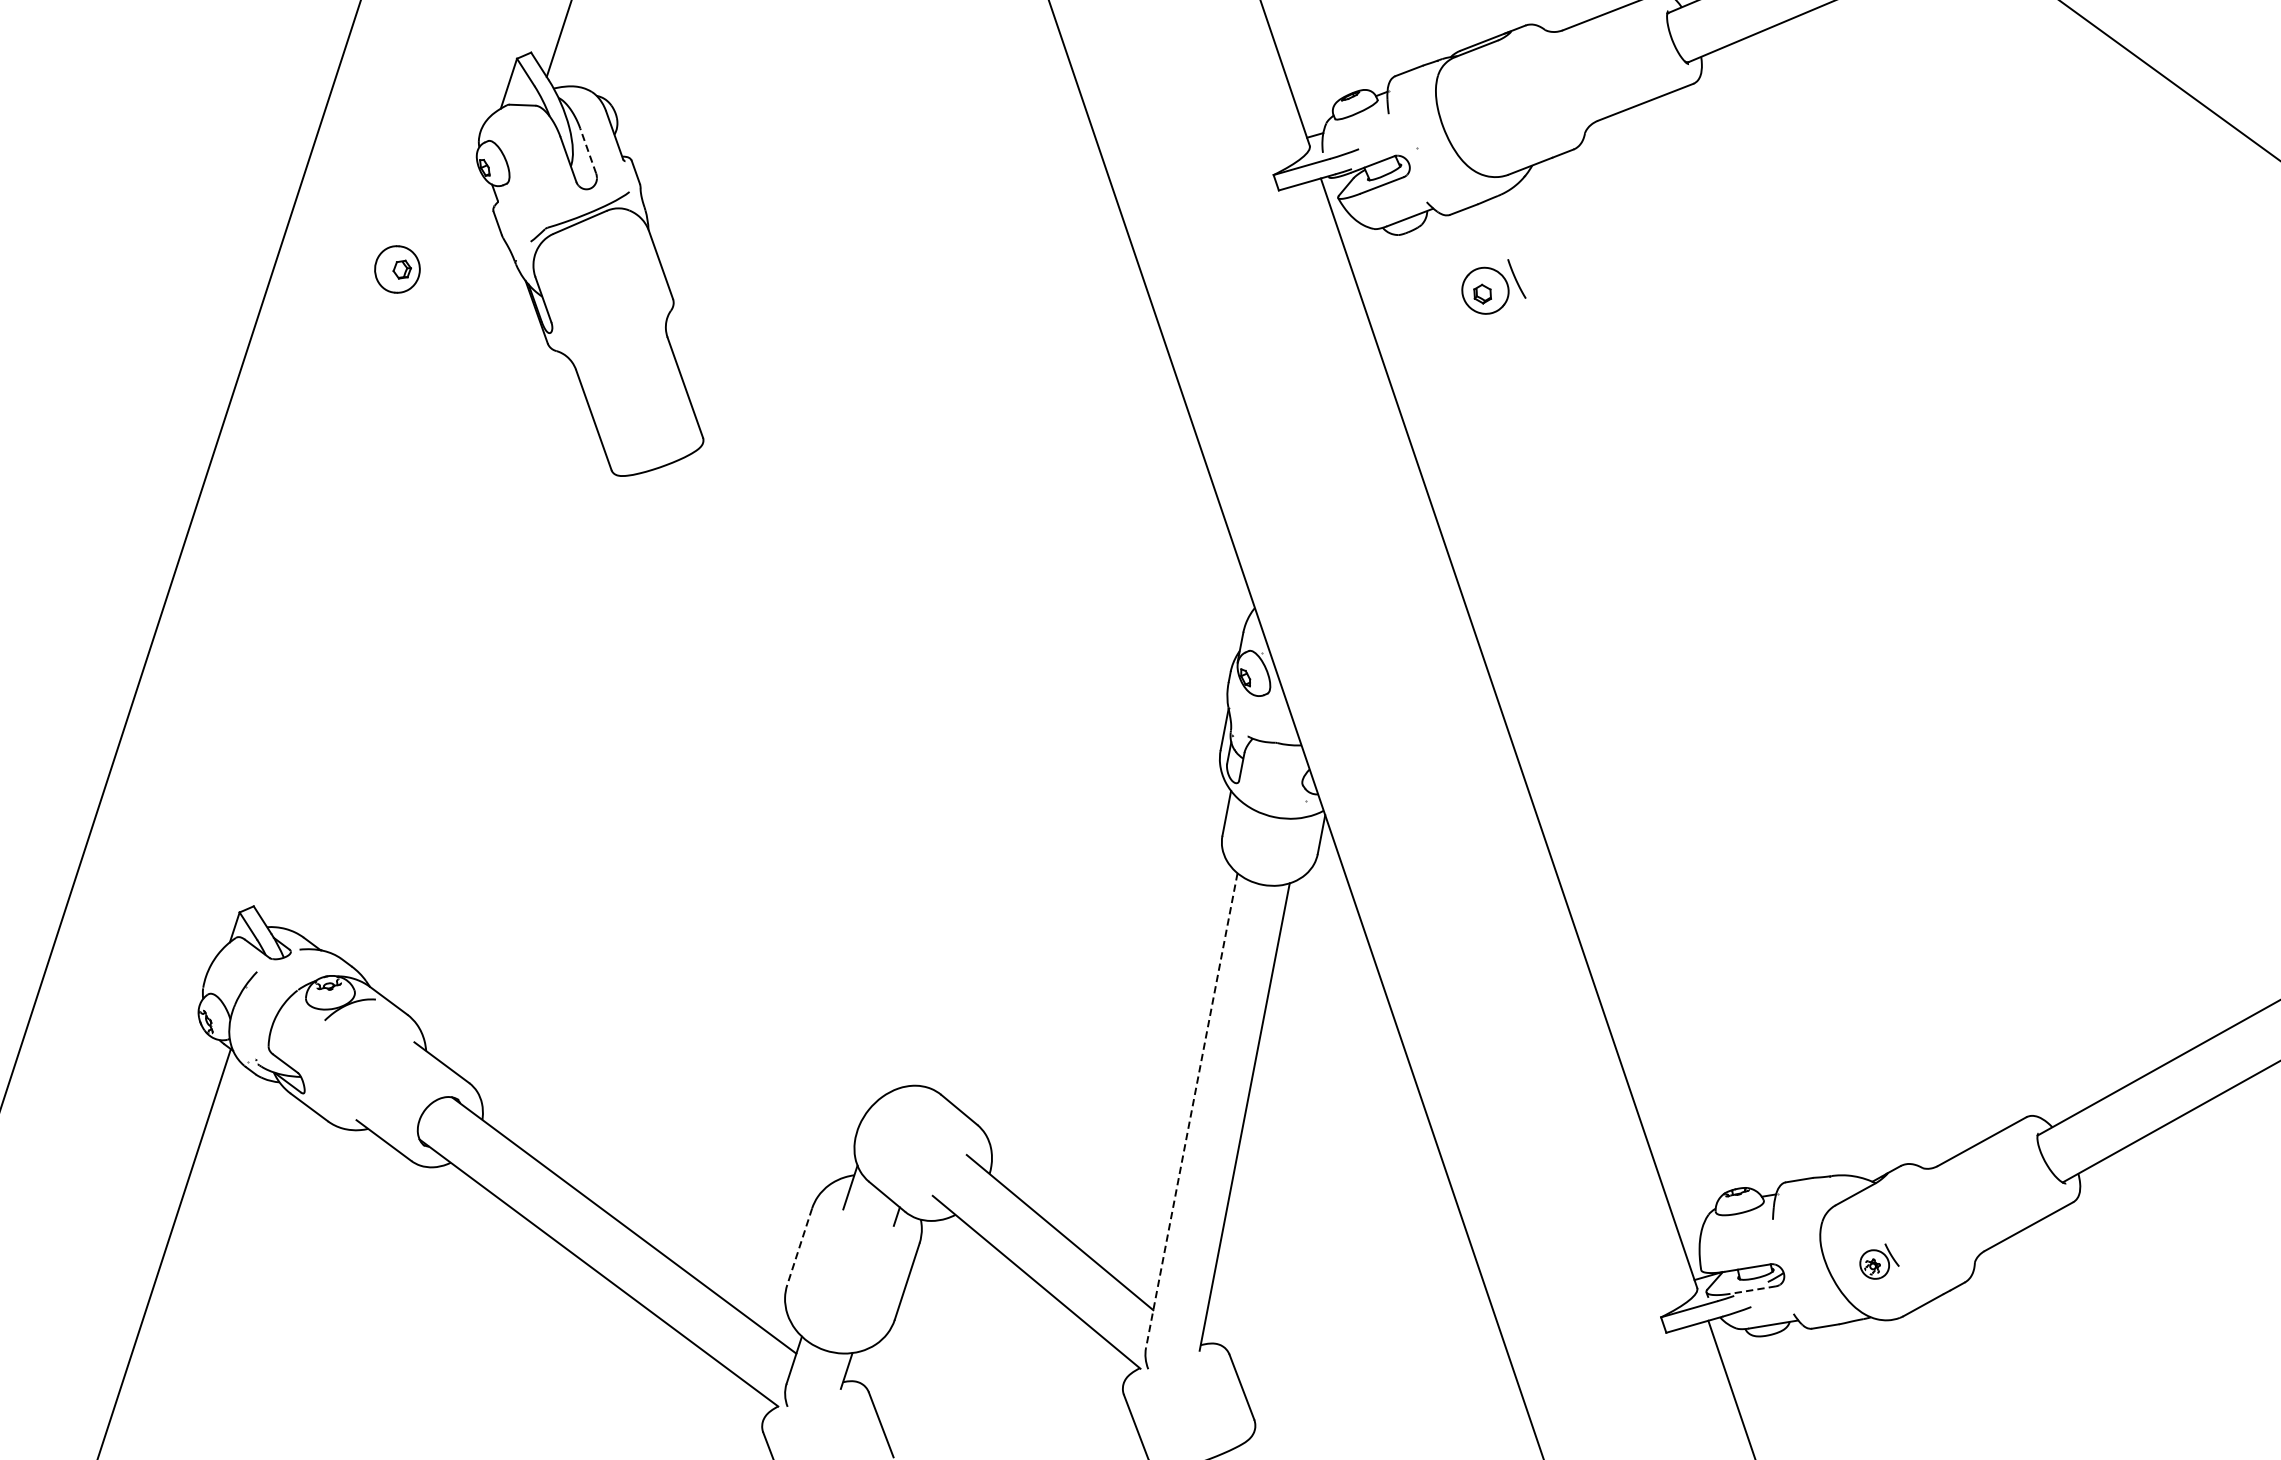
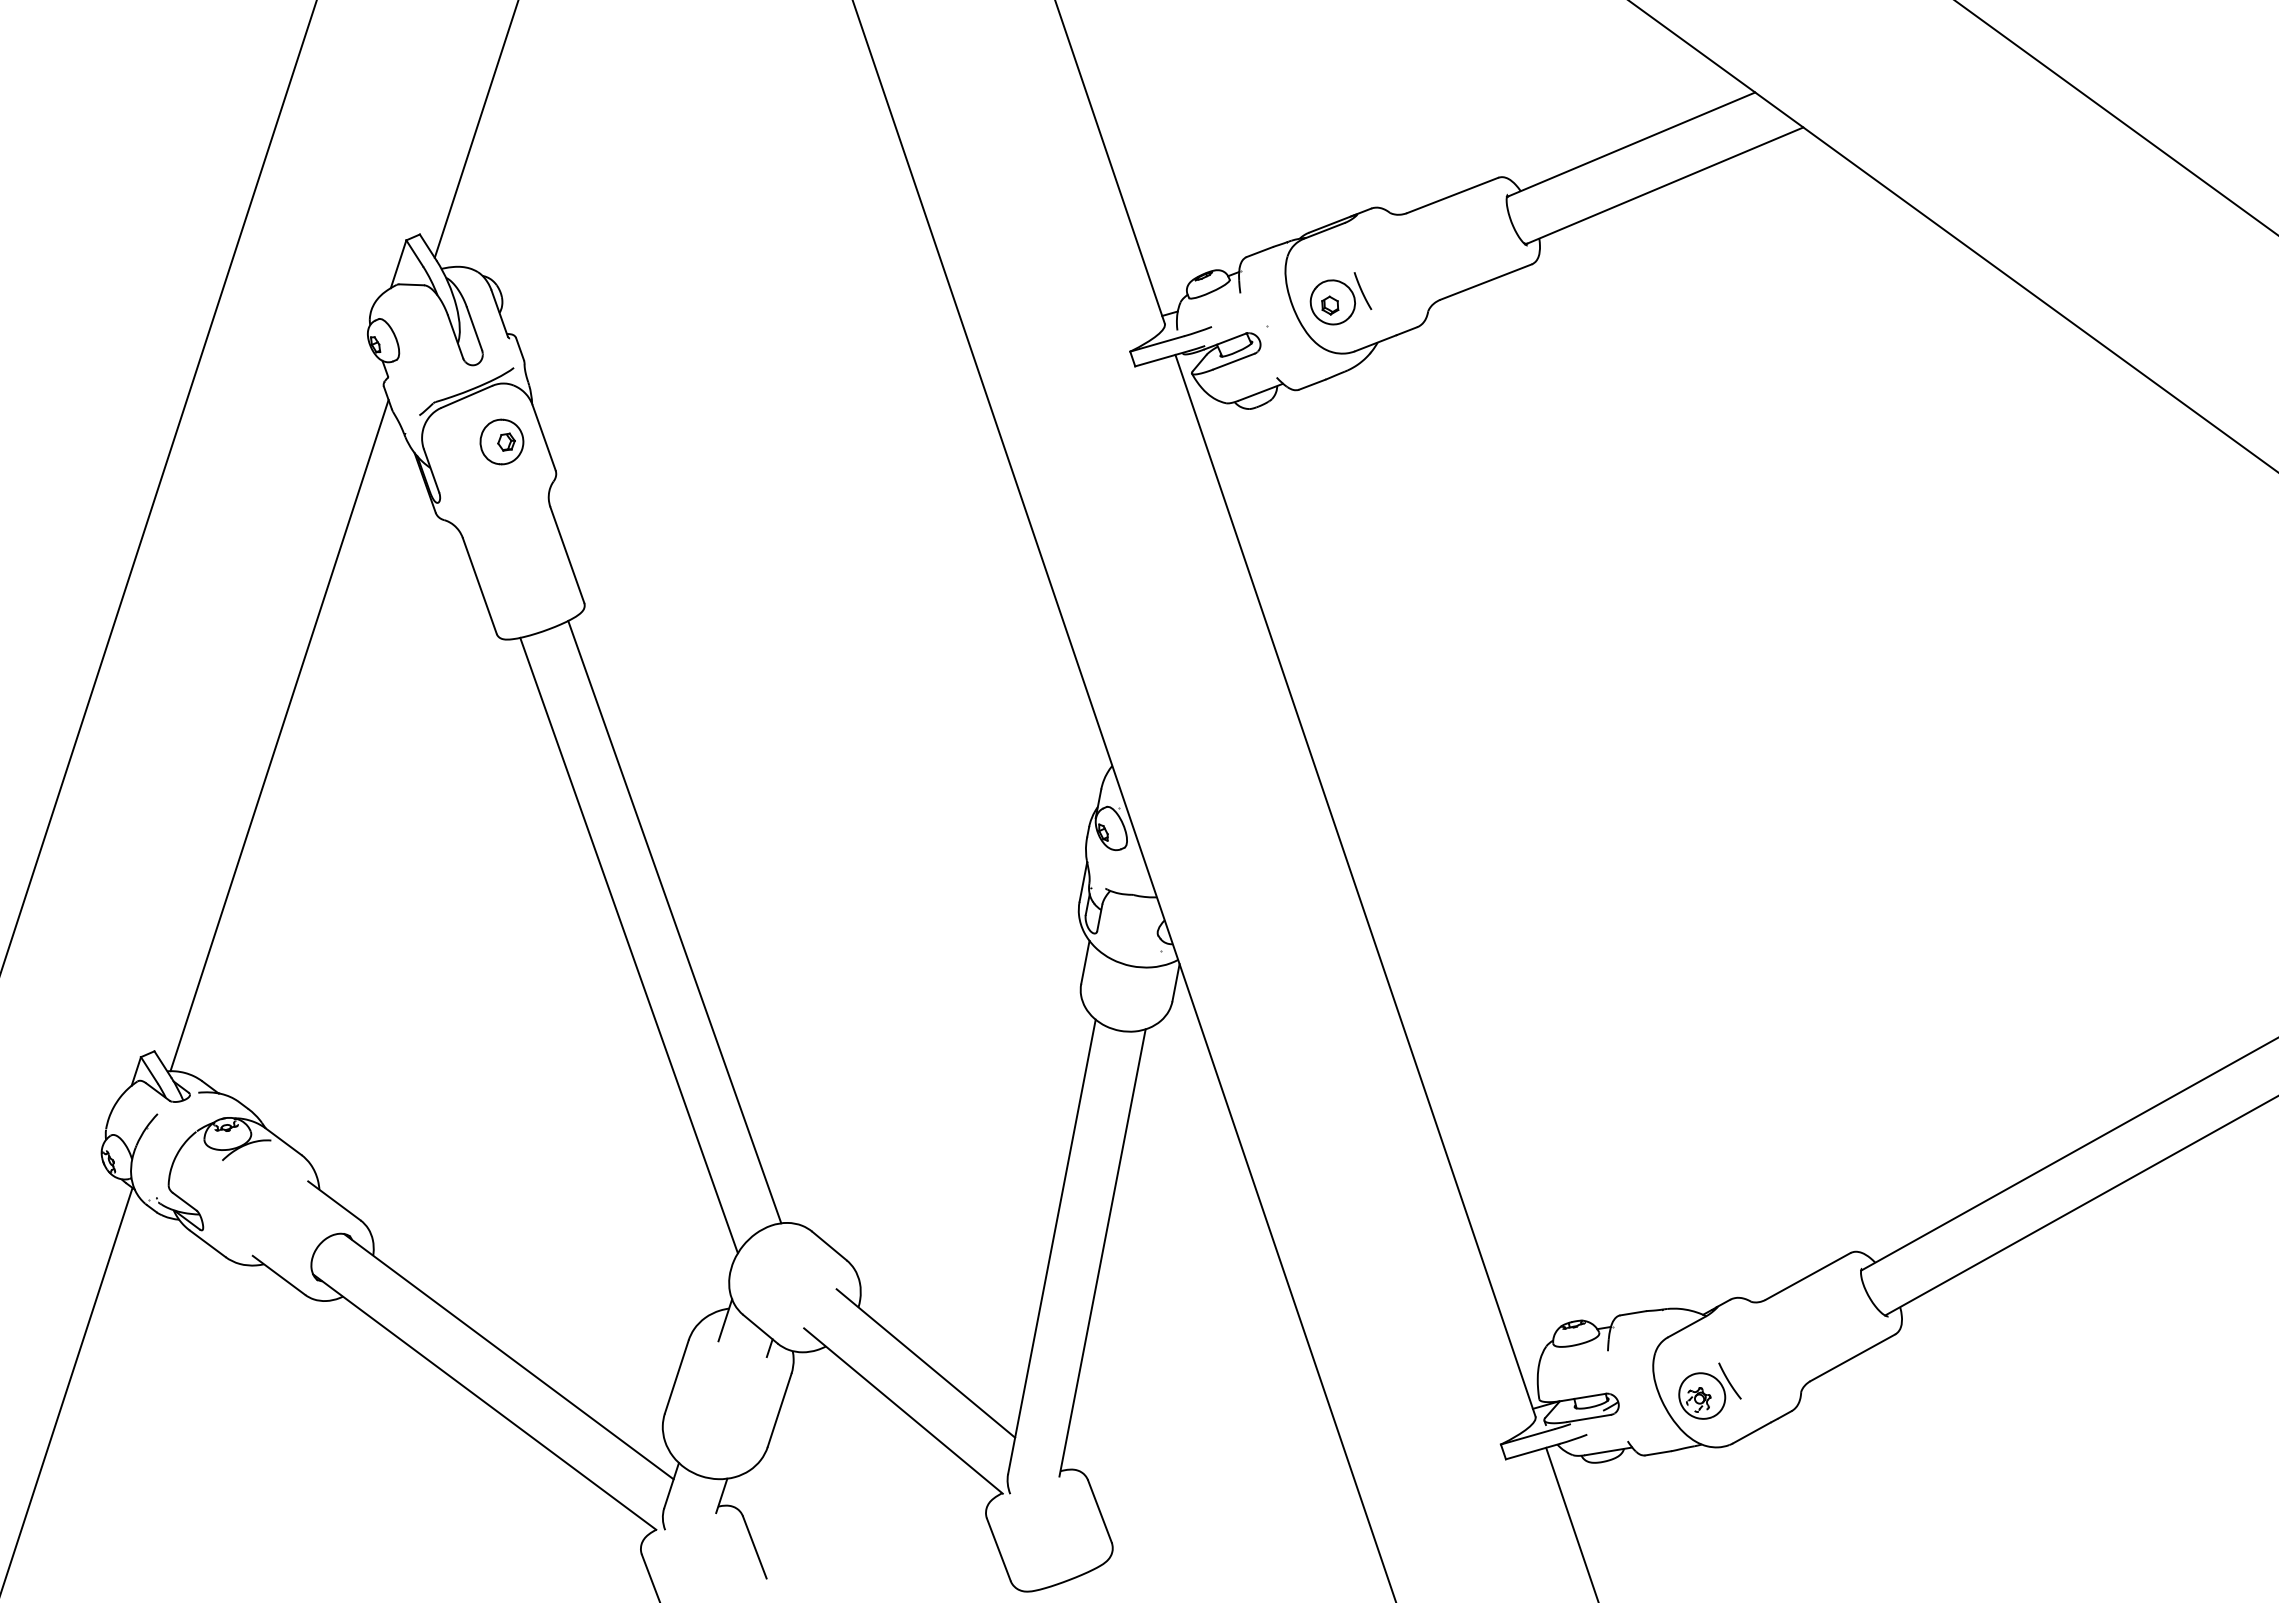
line: (588, 150) -> (474, 328), dashed -> solid
part: (396, 268) -> (501, 441), moved
part: (1493, 286) -> (1340, 298), moved
line: (384, 576) -> (279, 735), added
line: (797, 770) -> (674, 921), added
line: (749, 795) -> (628, 945), added
line: (1191, 1111) -> (1051, 1247), dashed -> solid
line: (799, 1247) -> (676, 1377), dashed -> solid
part: (1879, 1260) -> (1709, 1390), size x1.67
line: (1752, 1290) -> (1588, 1418), dashed -> solid

